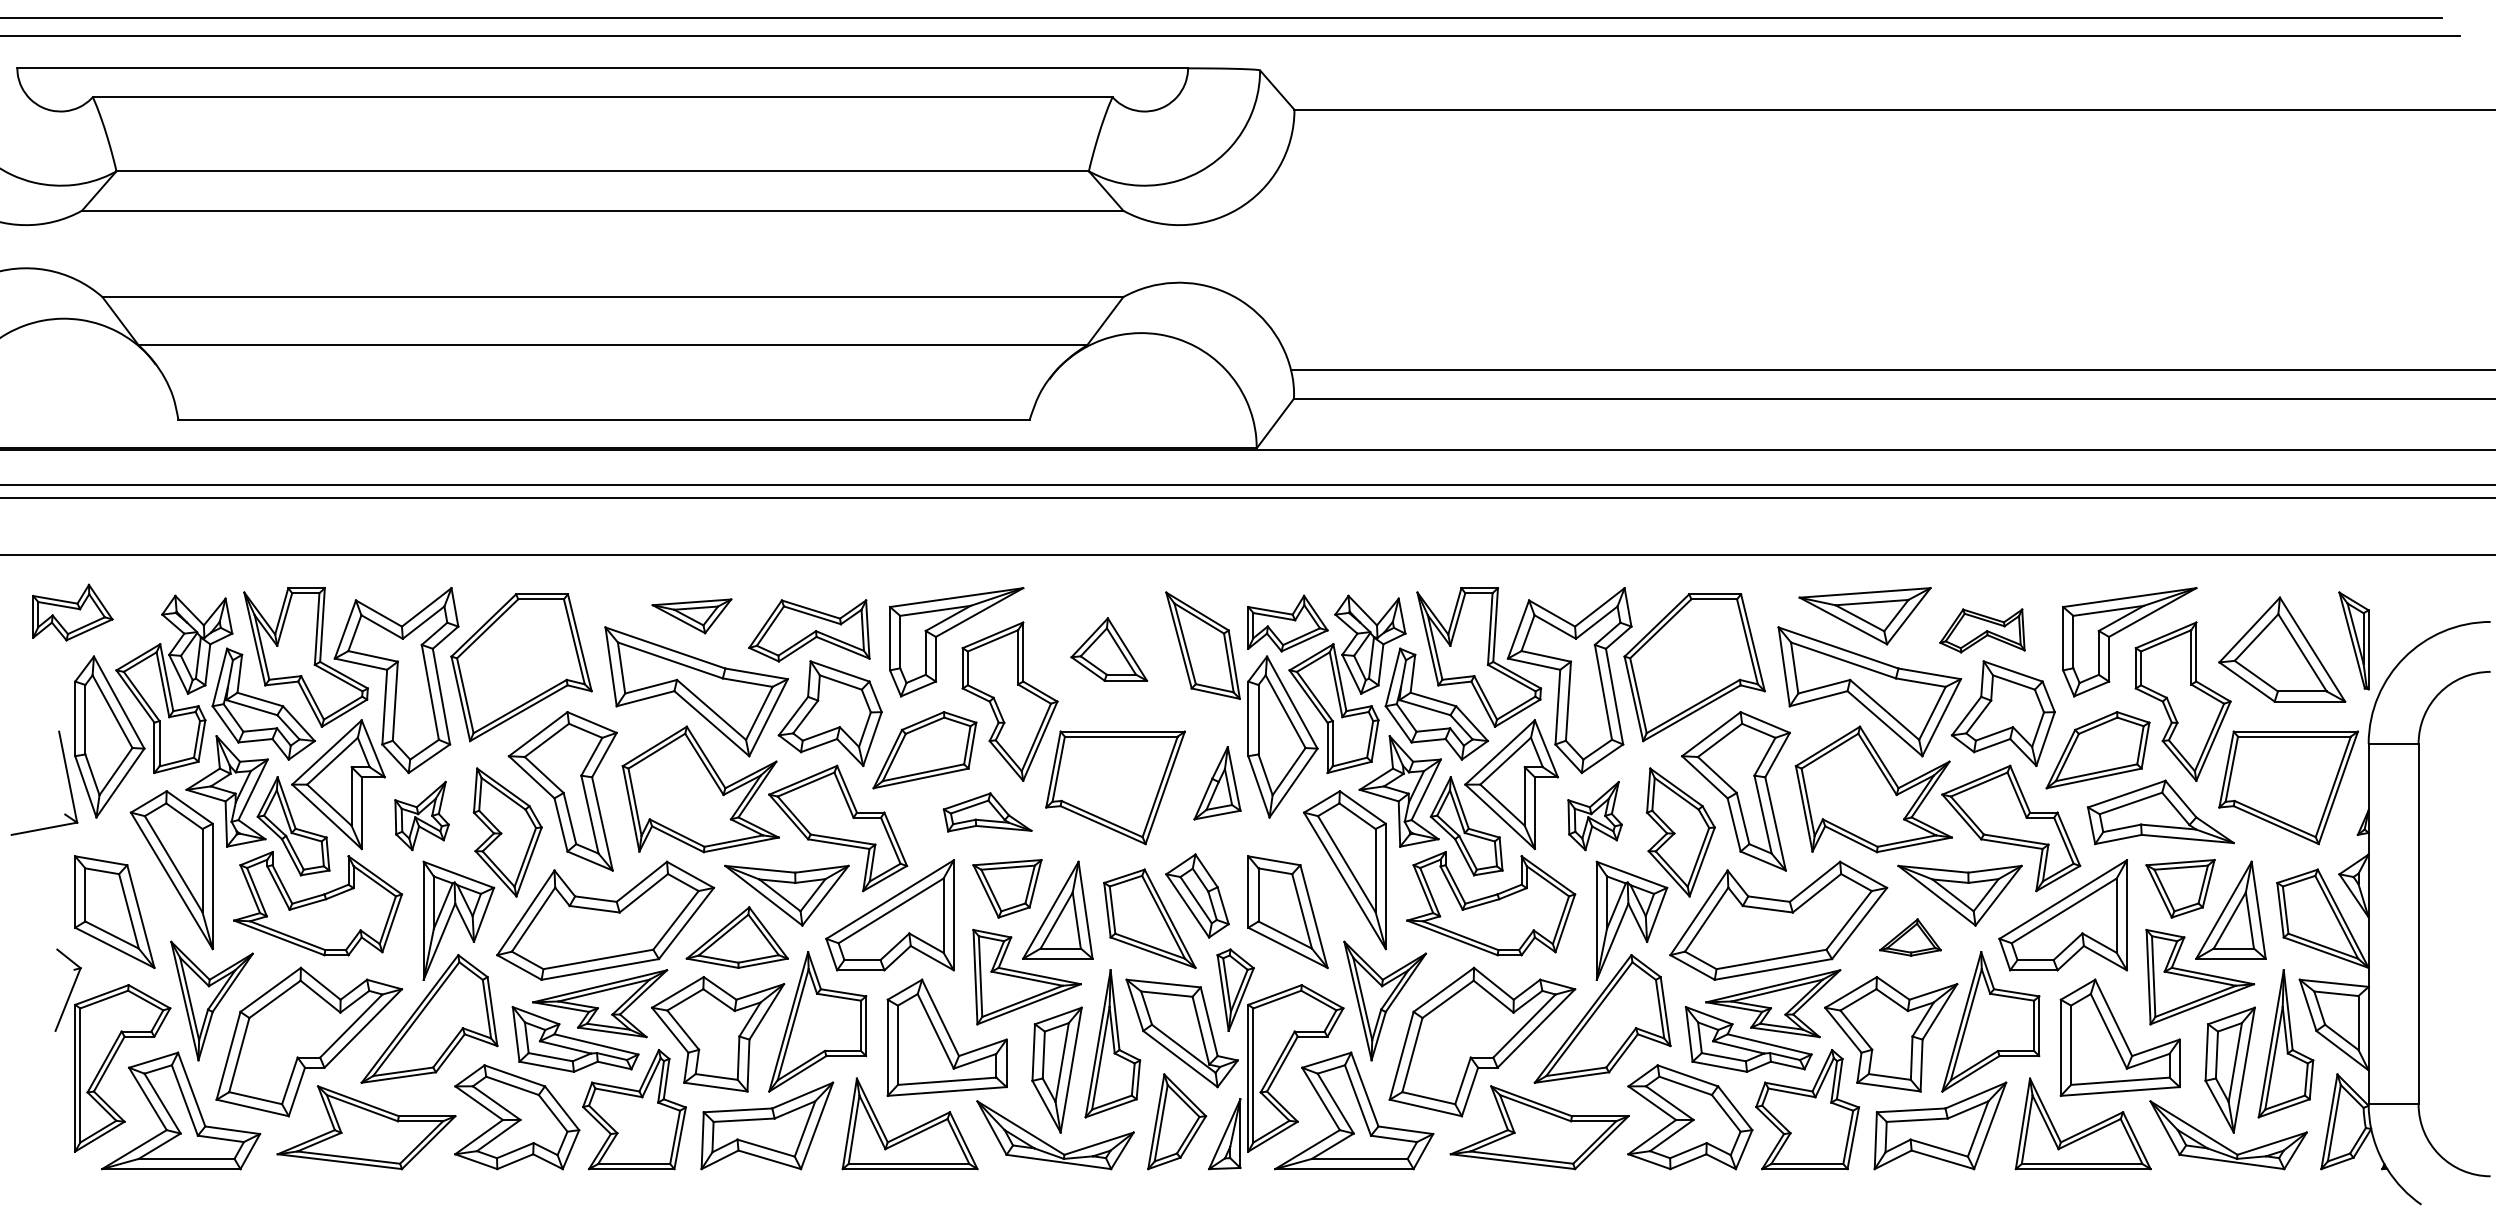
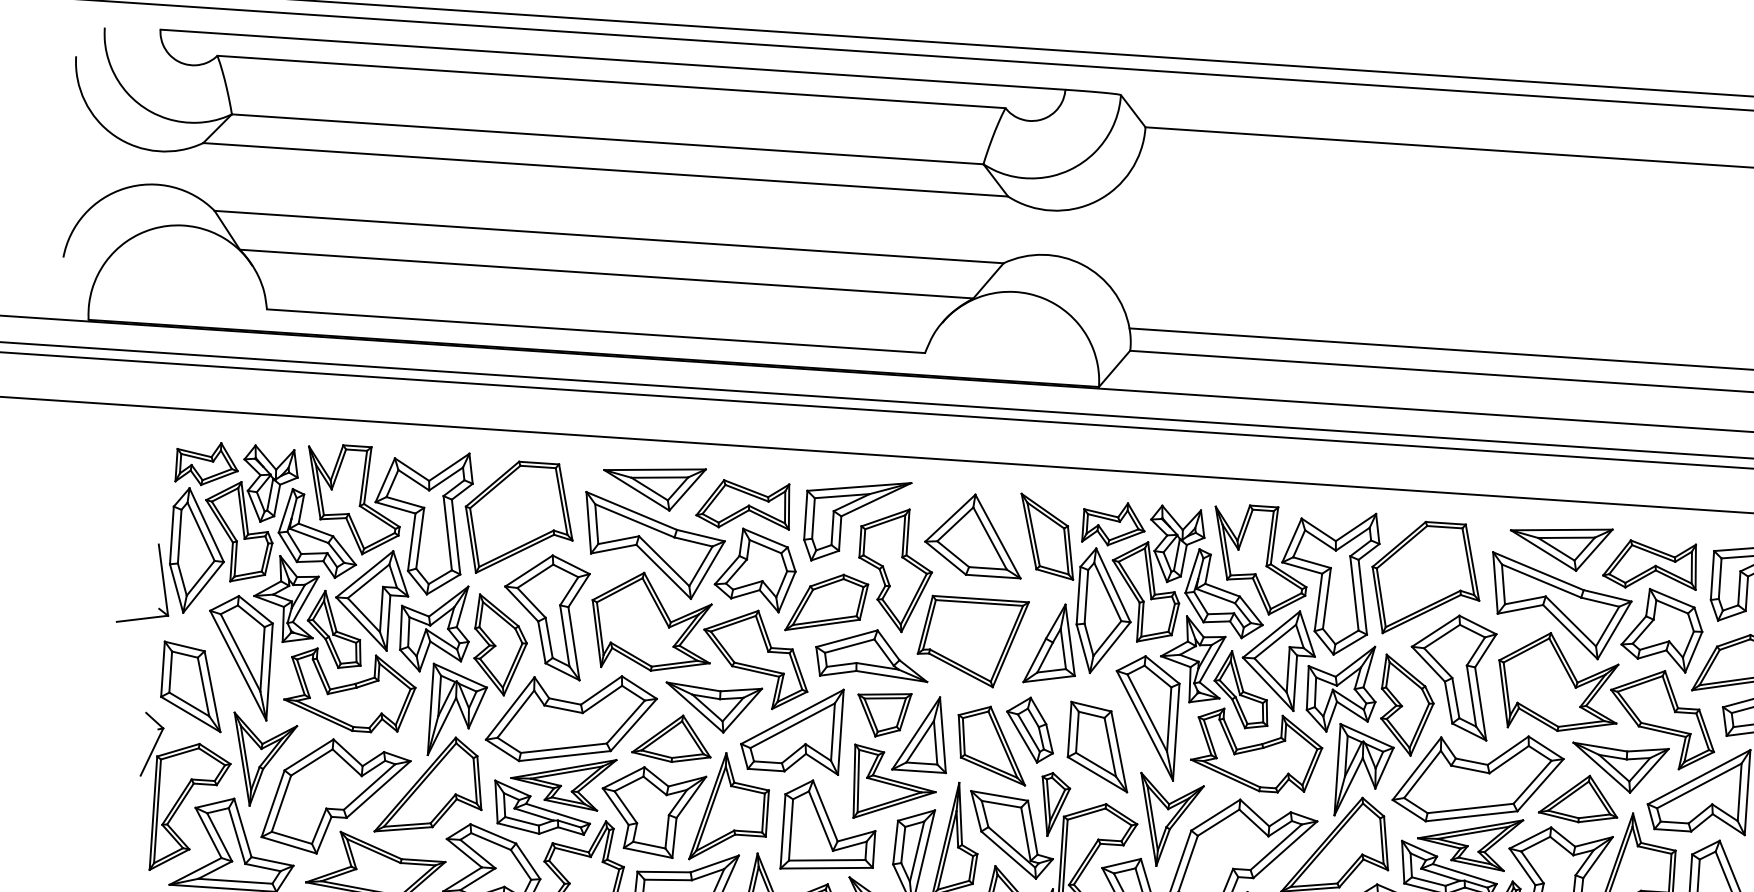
part: (72, 612) -> (207, 463), moved
part: (691, 616) -> (653, 487), size x1.67
part: (1982, 630) -> (1650, 565), size x1.43
part: (1109, 649) -> (974, 534), size x1.67
part: (1217, 782) -> (1051, 643), size x1.43
part: (987, 812) -> (872, 654), size x1.67
part: (421, 815) -> (434, 627), size x1.67
part: (1594, 815) -> (1341, 688), size x1.67
part: (1910, 937) -> (1579, 798), size x1.67

